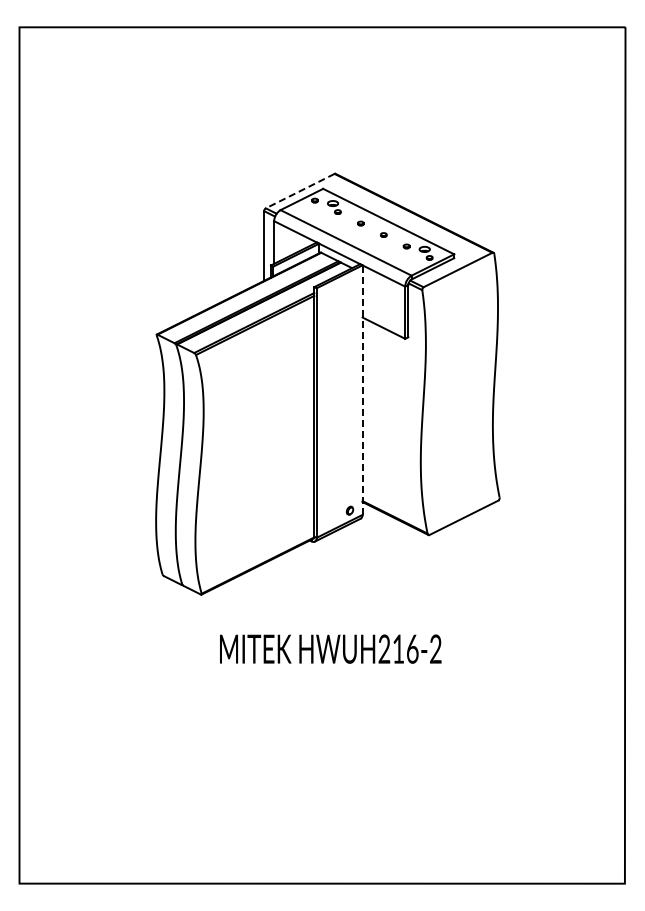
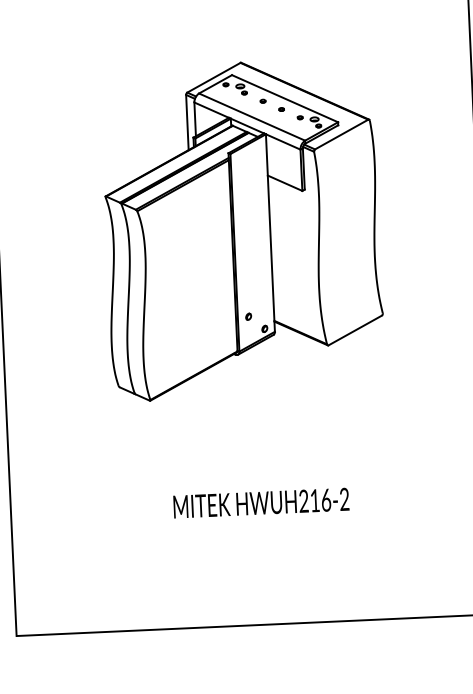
line: (299, 191) -> (213, 78), dashed -> solid
line: (362, 390) -> (270, 233), dashed -> solid
part: (330, 494) -> (248, 316), added
text: (330, 648) -> (261, 502), moved

